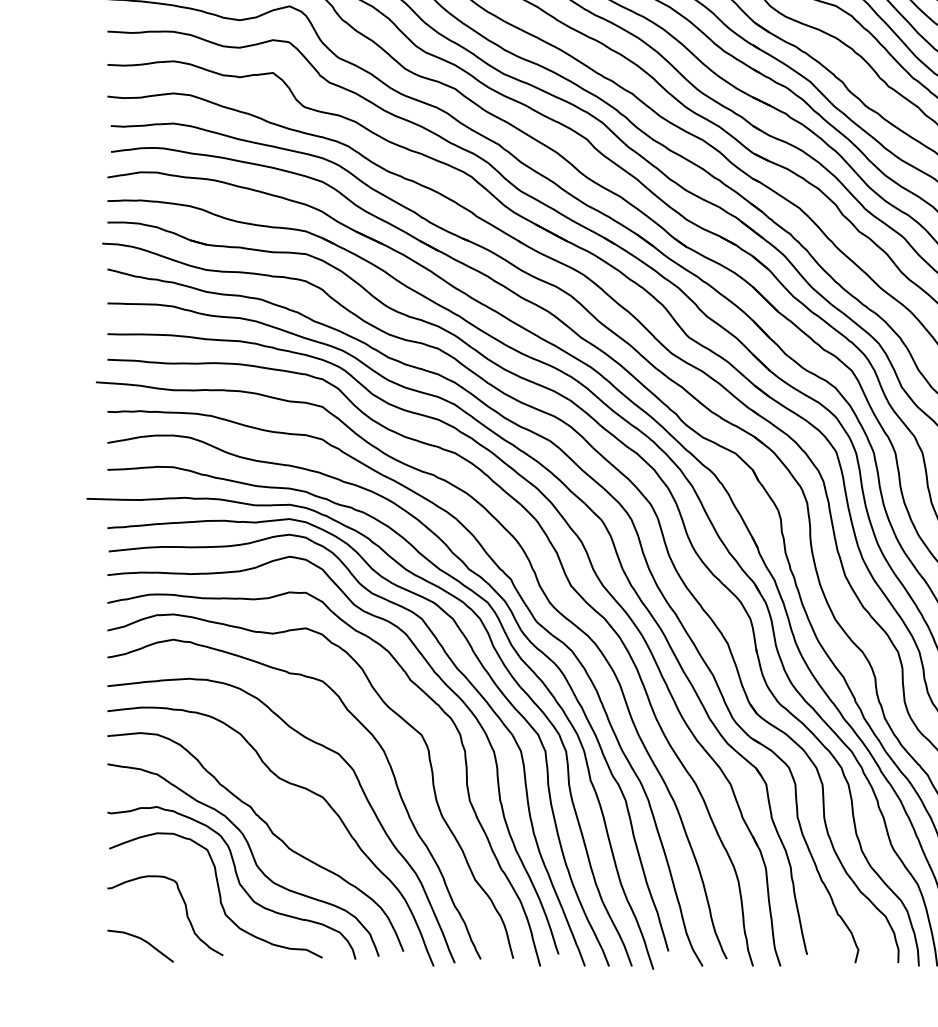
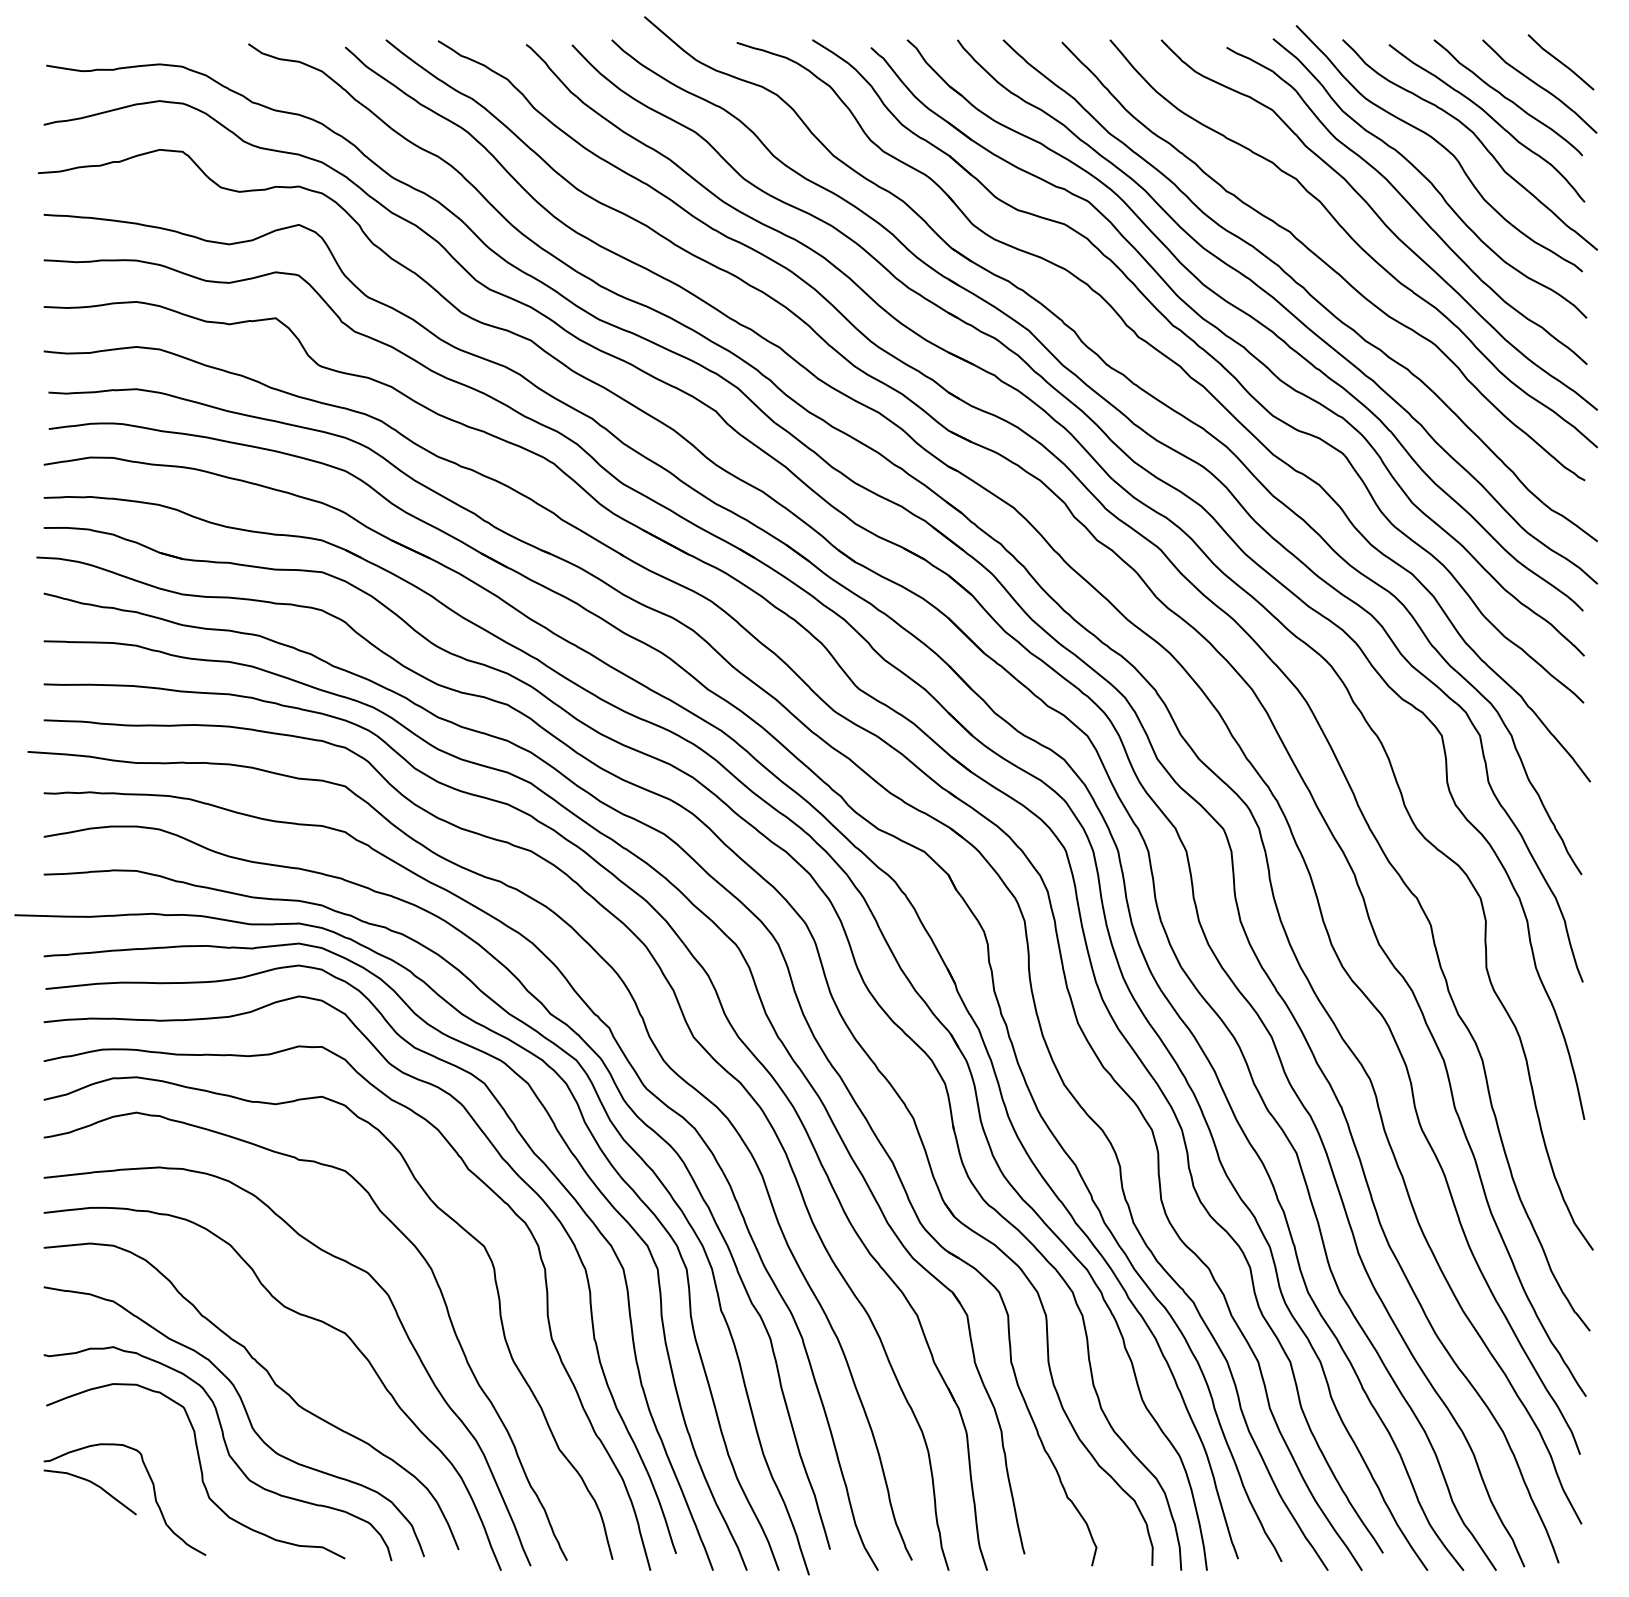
curve: (142, 940) -> (93, 1484), moved

